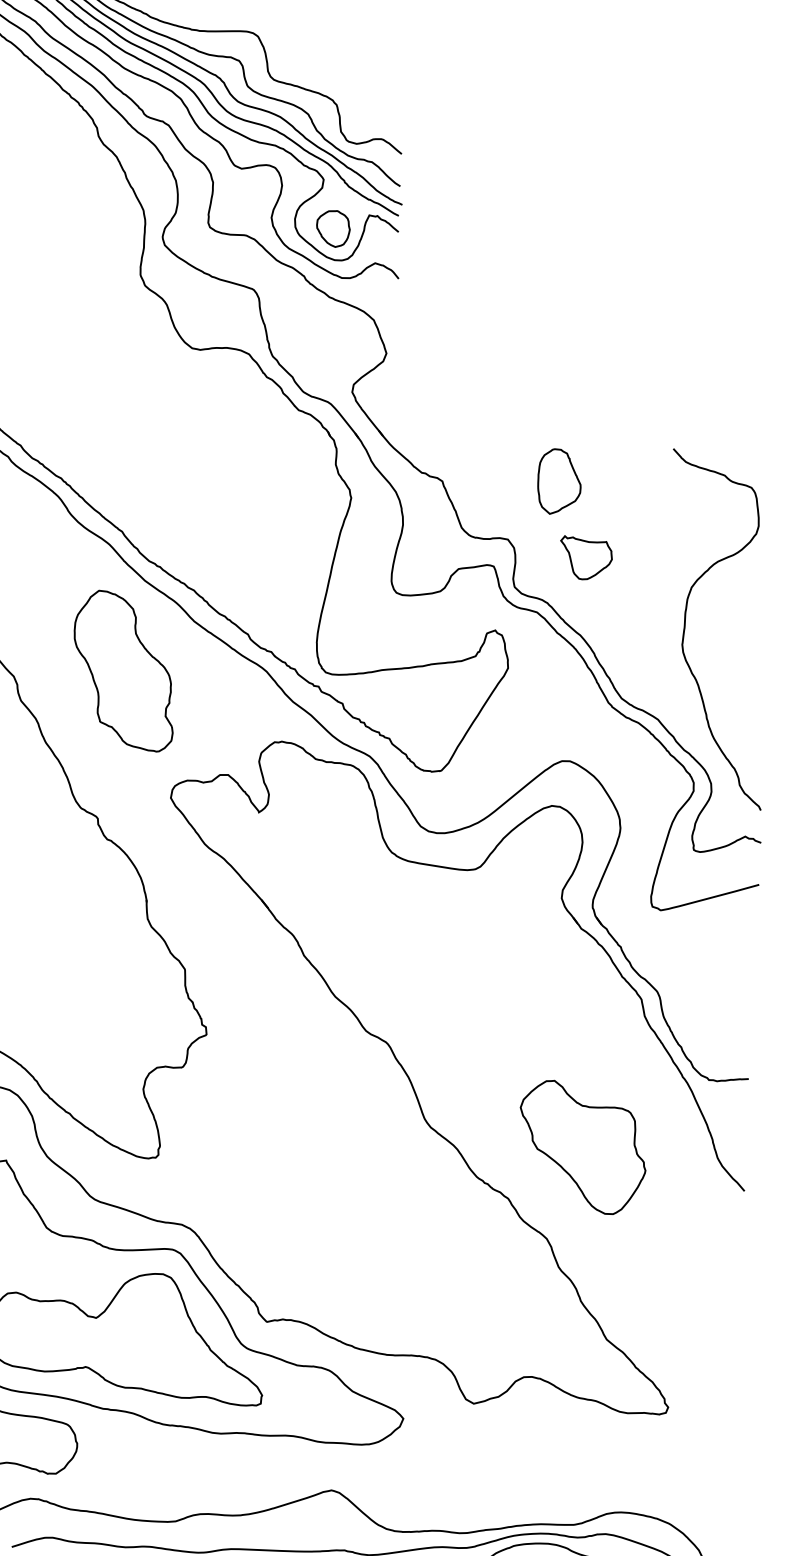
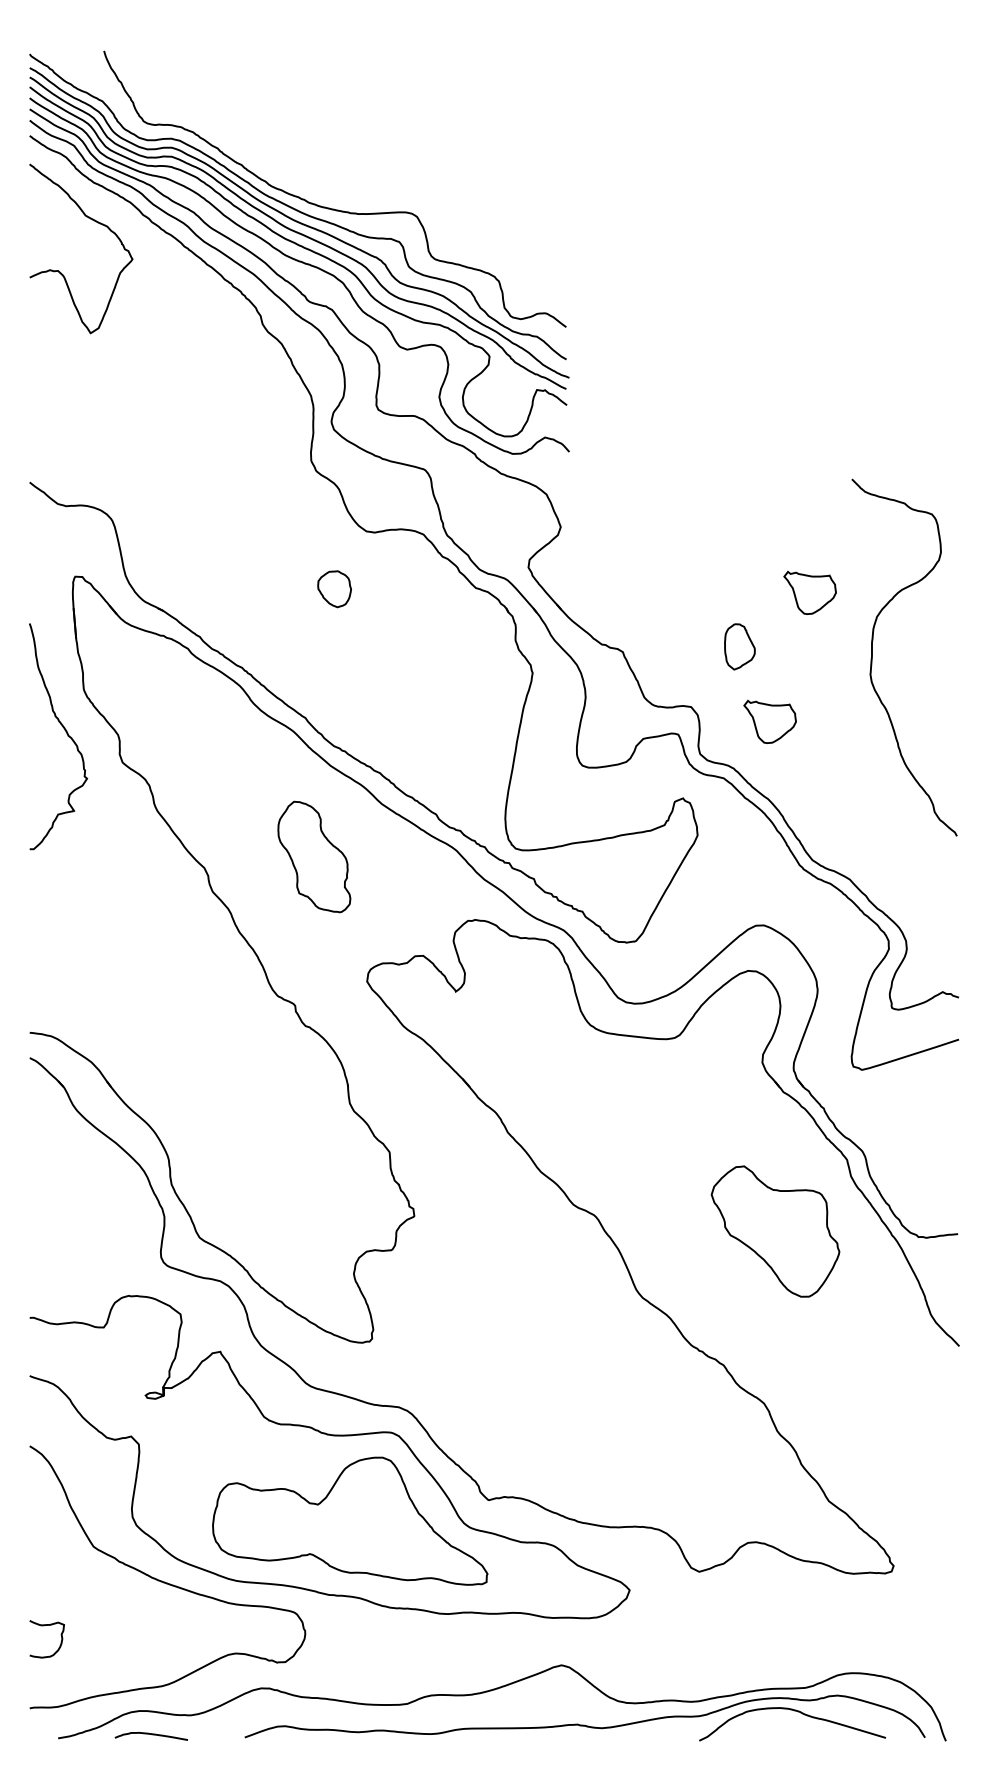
part: (333, 229) -> (334, 589), moved
part: (631, 430) -> (809, 592), added
part: (559, 481) -> (739, 646), size x0.7
curve: (685, 627) -> (872, 657), moved
part: (124, 670) -> (314, 856), size x0.7
part: (582, 1147) -> (775, 1231), moved

